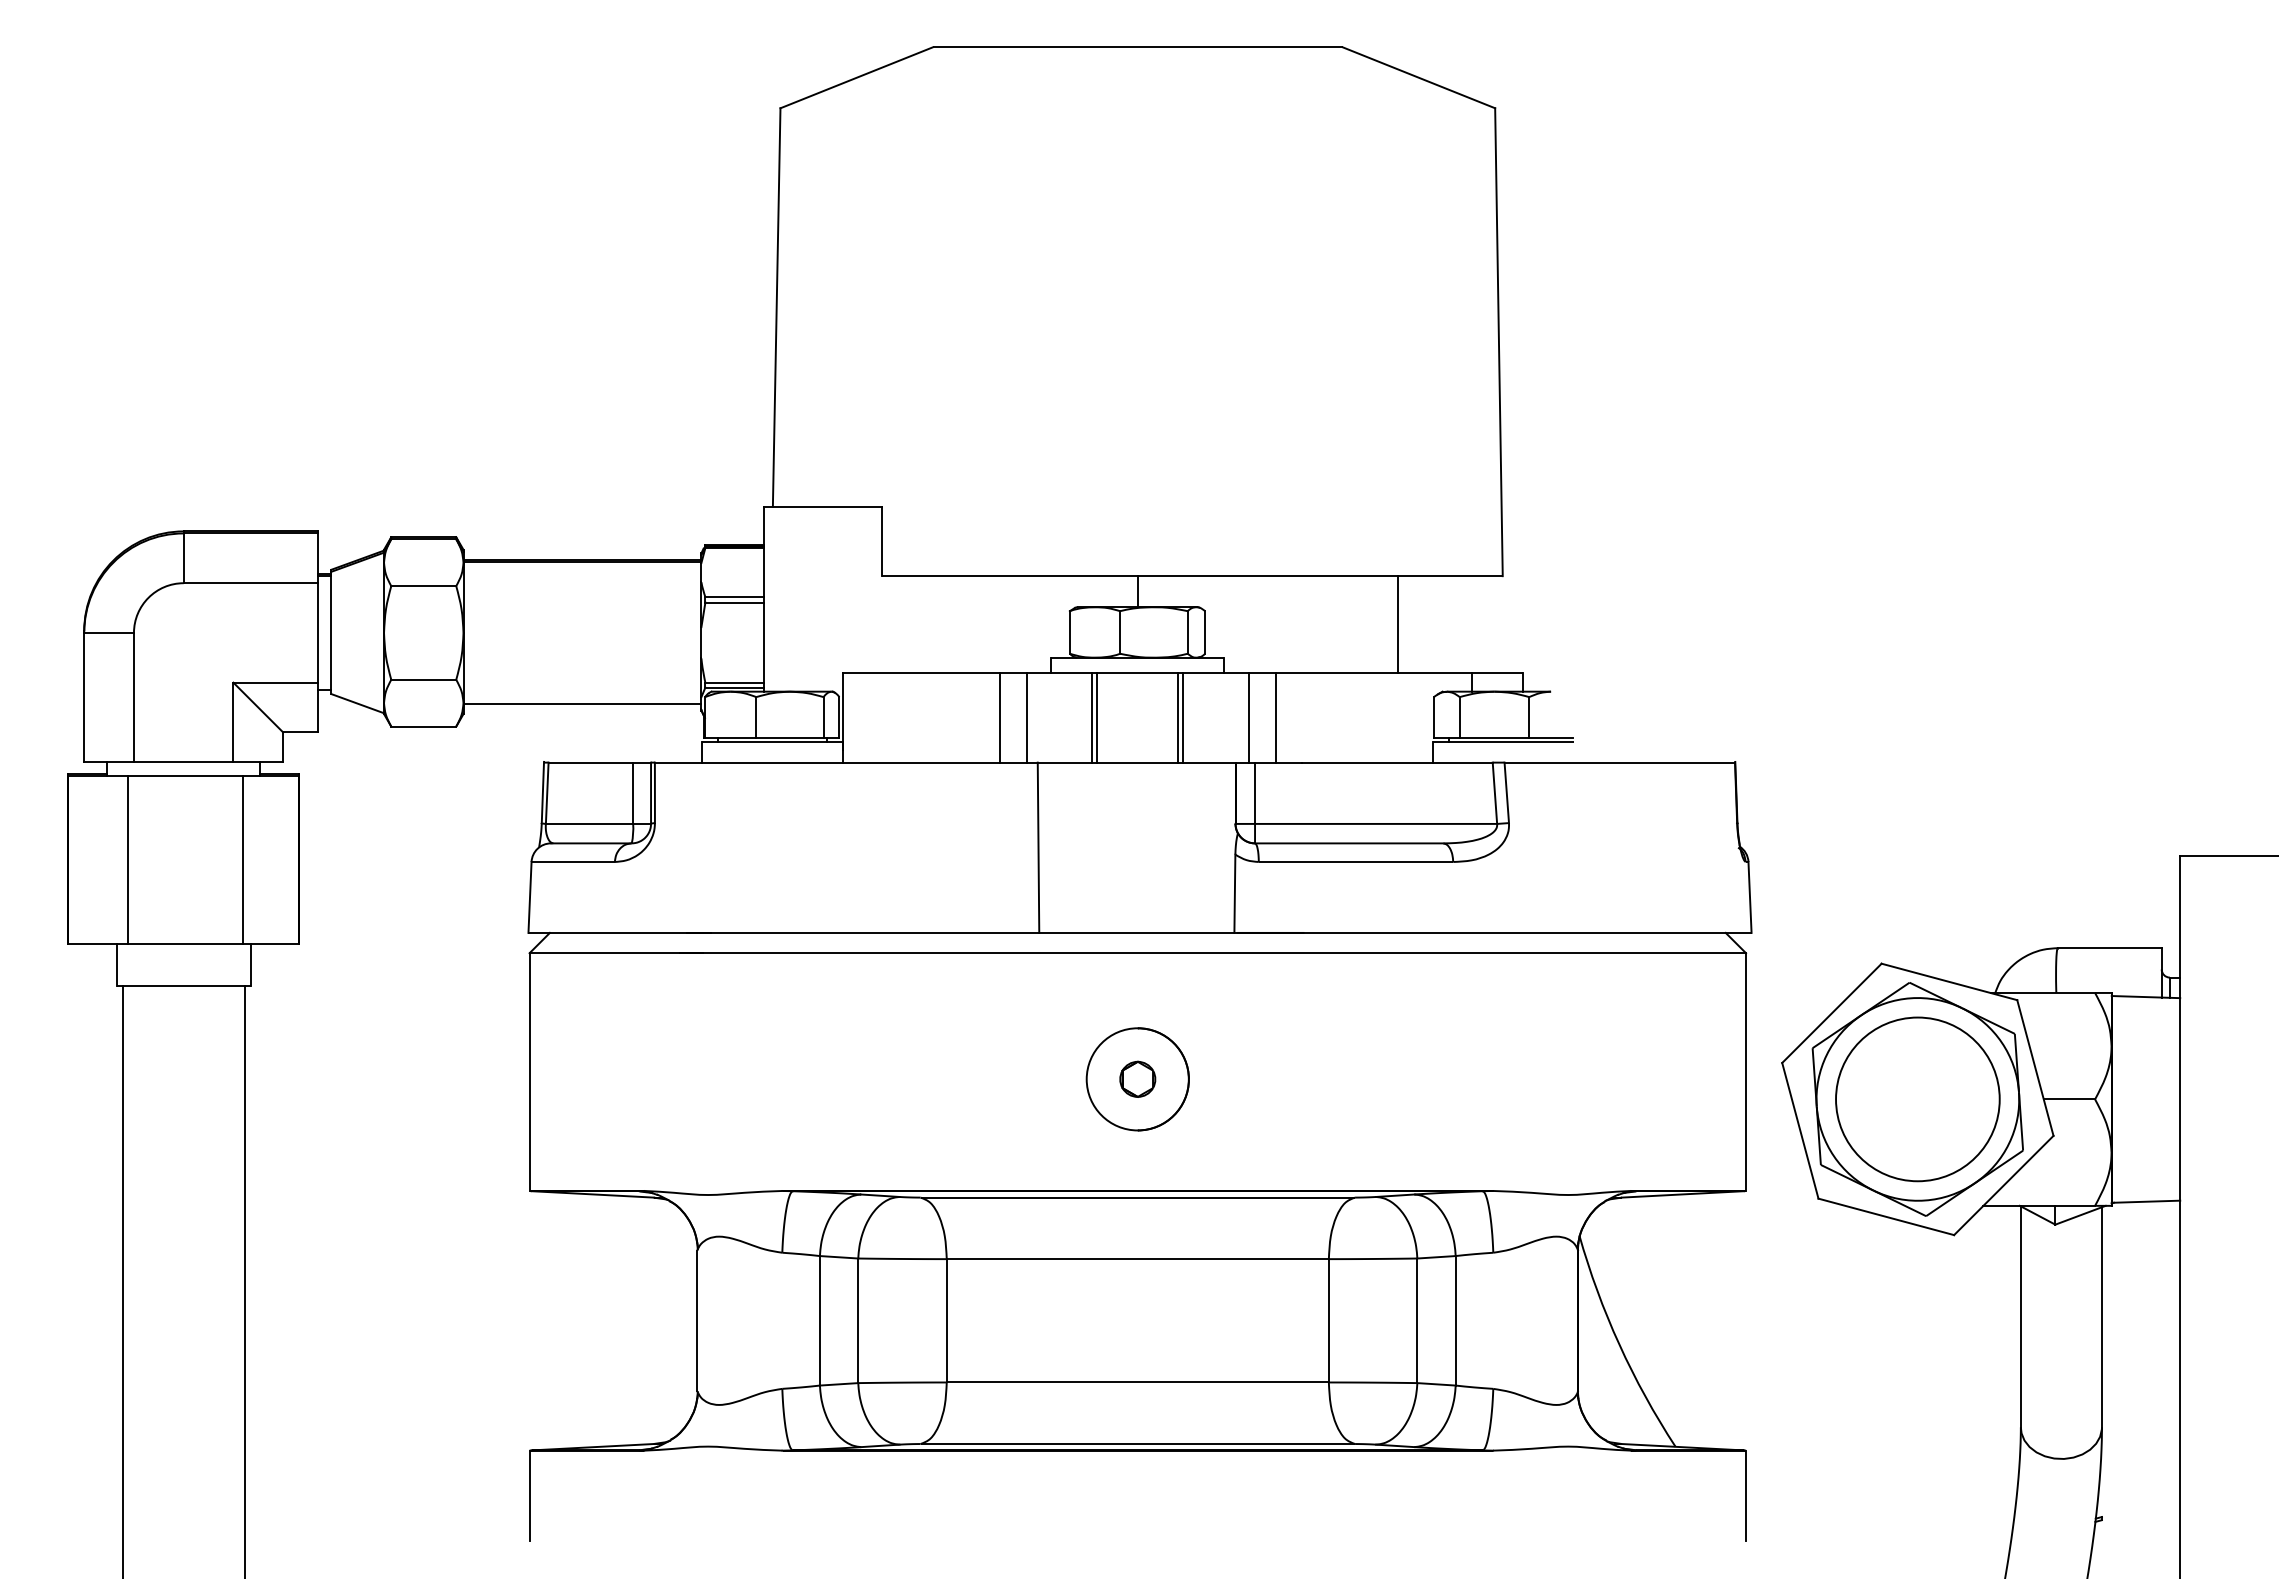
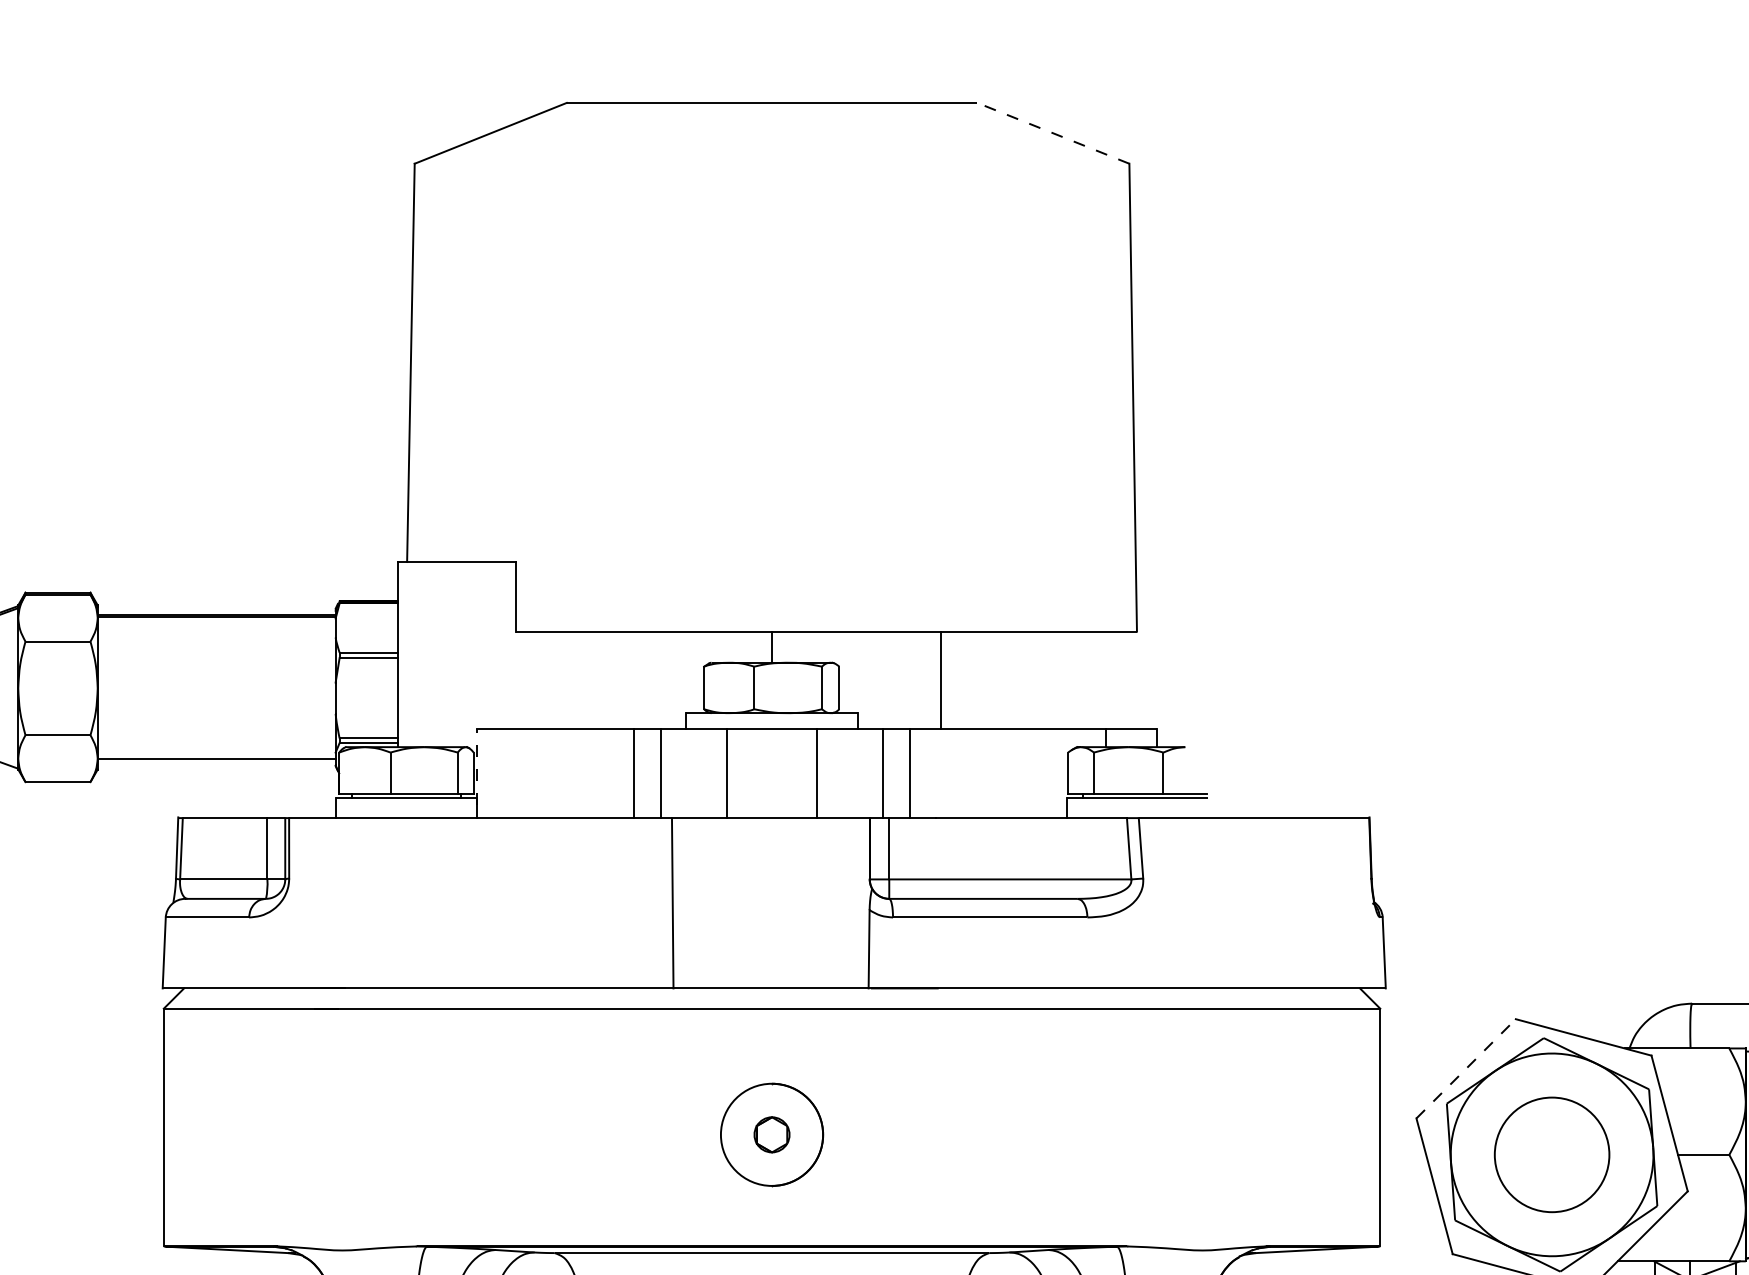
line: (1419, 77) -> (1053, 132), solid -> dashed
line: (1398, 624) -> (941, 679), moved
line: (843, 711) -> (477, 766), solid -> dashed
line: (1096, 717) -> (730, 772), removed
line: (1178, 717) -> (812, 772), removed
line: (1832, 1012) -> (1466, 1067), solid -> dashed
circle: (1917, 1099) -> (1551, 1154), size x0.7

